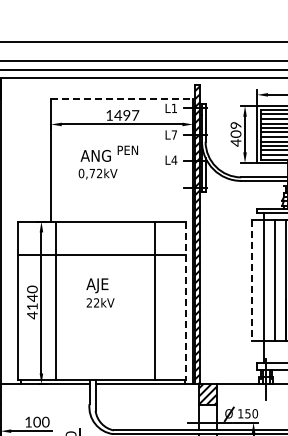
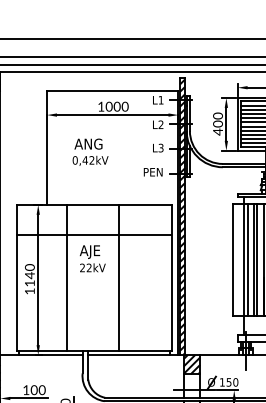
line: (122, 98) -> (113, 91), dashed -> solid
text: (126, 115) -> (116, 106), 1497 -> 1000
text: (236, 125) -> (218, 116), 409 -> 400
text: (173, 134) -> (160, 124), L7 -> L2
text: (127, 149) -> (152, 171), moved
text: (174, 159) -> (161, 147), L4 -> L3
text: (92, 173) -> (85, 160), 0,72kV -> 0,42kV
line: (251, 280) -> (232, 259), dashed -> solid
line: (268, 280) -> (248, 259), added
line: (278, 280) -> (257, 259), added
text: (100, 292) -> (92, 258), moved
line: (55, 300) -> (66, 277), moved
line: (154, 300) -> (118, 277), moved
line: (185, 301) -> (171, 278), dashed -> solid
text: (32, 315) -> (29, 291), 4140 -> 1140

